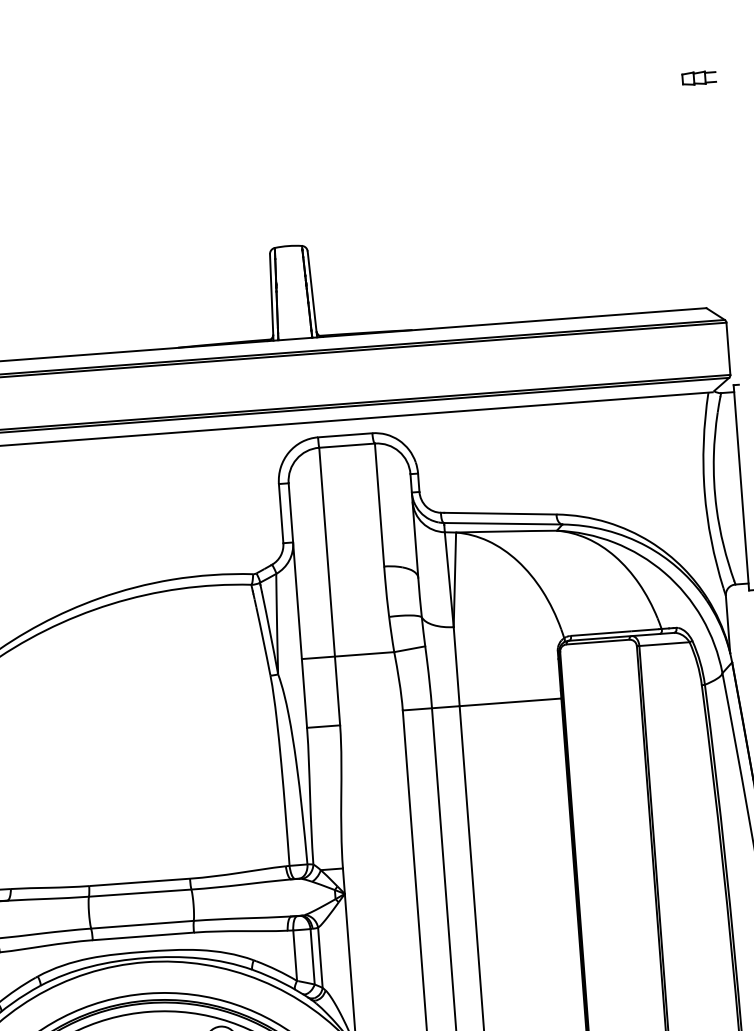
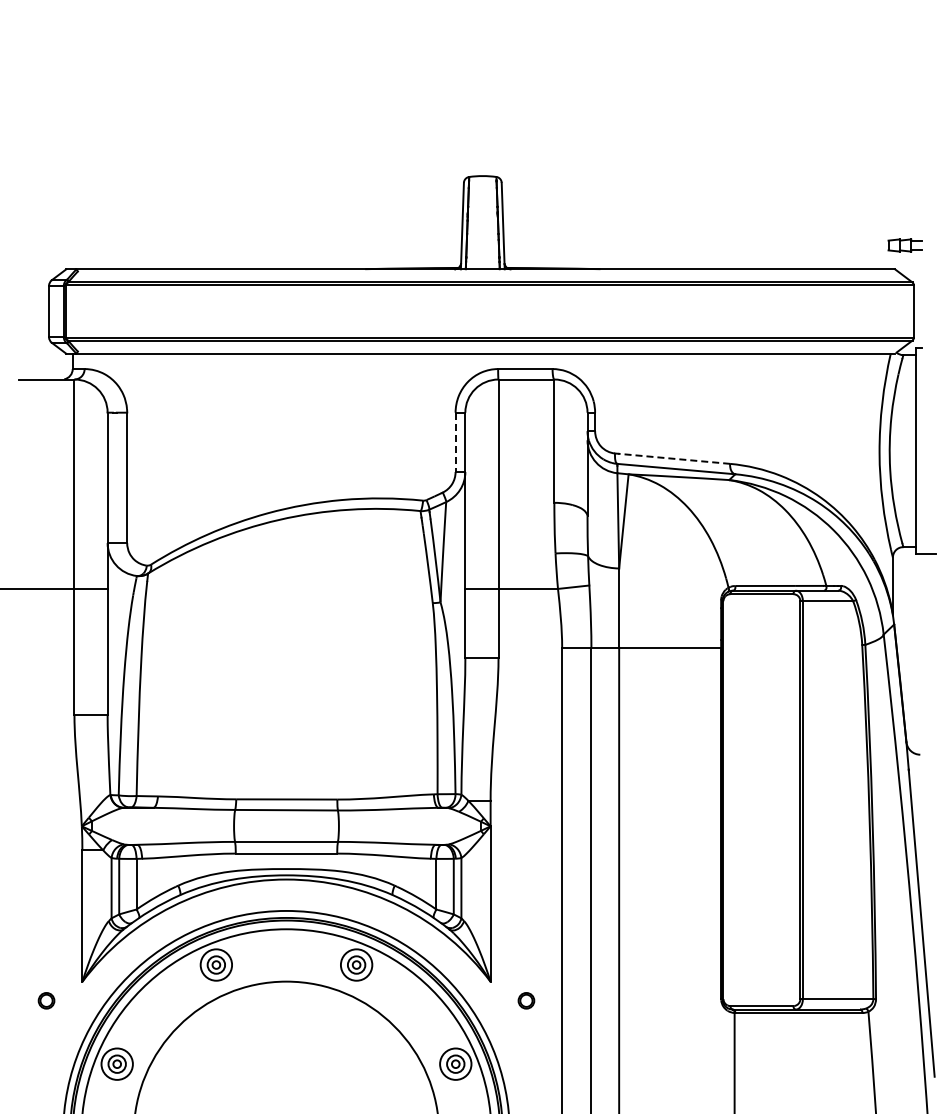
part: (698, 78) -> (904, 245), moved
line: (281, 513) -> (455, 442), solid -> dashed
line: (499, 513) -> (673, 458), solid -> dashed

